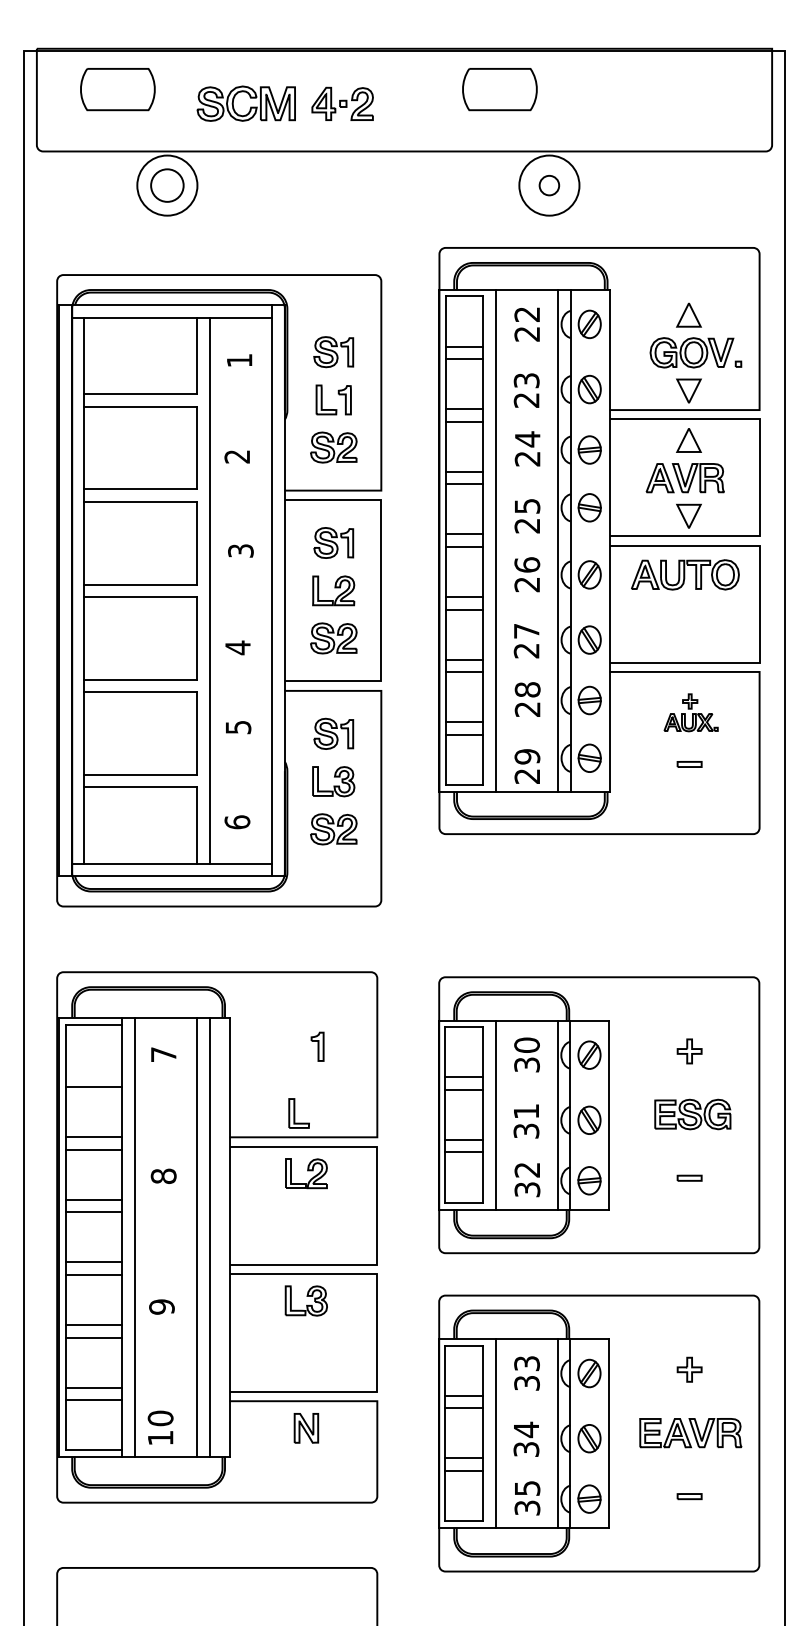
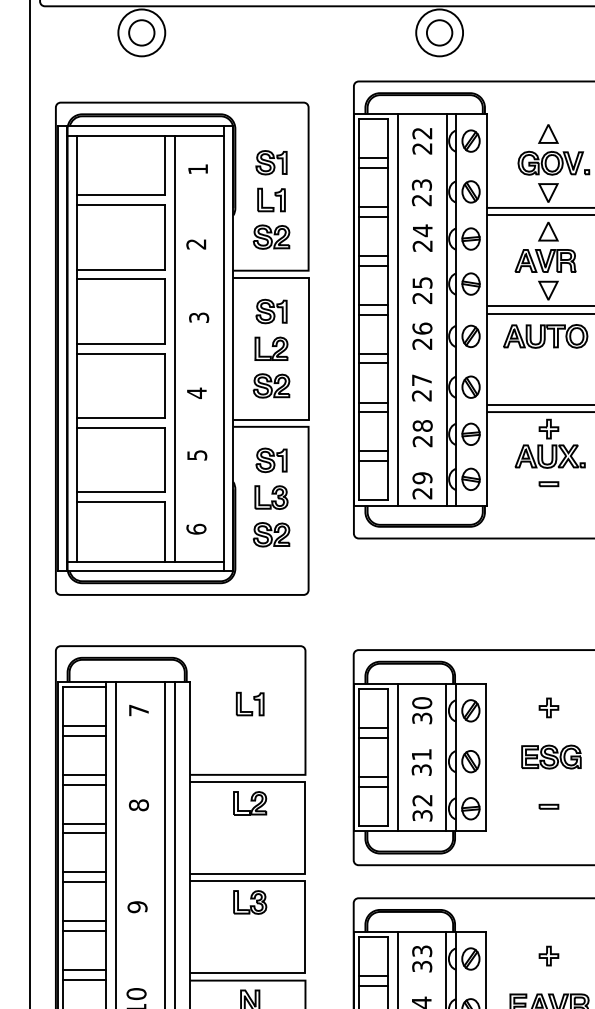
circle: (549, 185) -> (439, 32), size x1.67
part: (690, 712) -> (549, 443), size x1.67
line: (93, 1074) -> (84, 725), added
part: (298, 1113) -> (244, 704), moved

